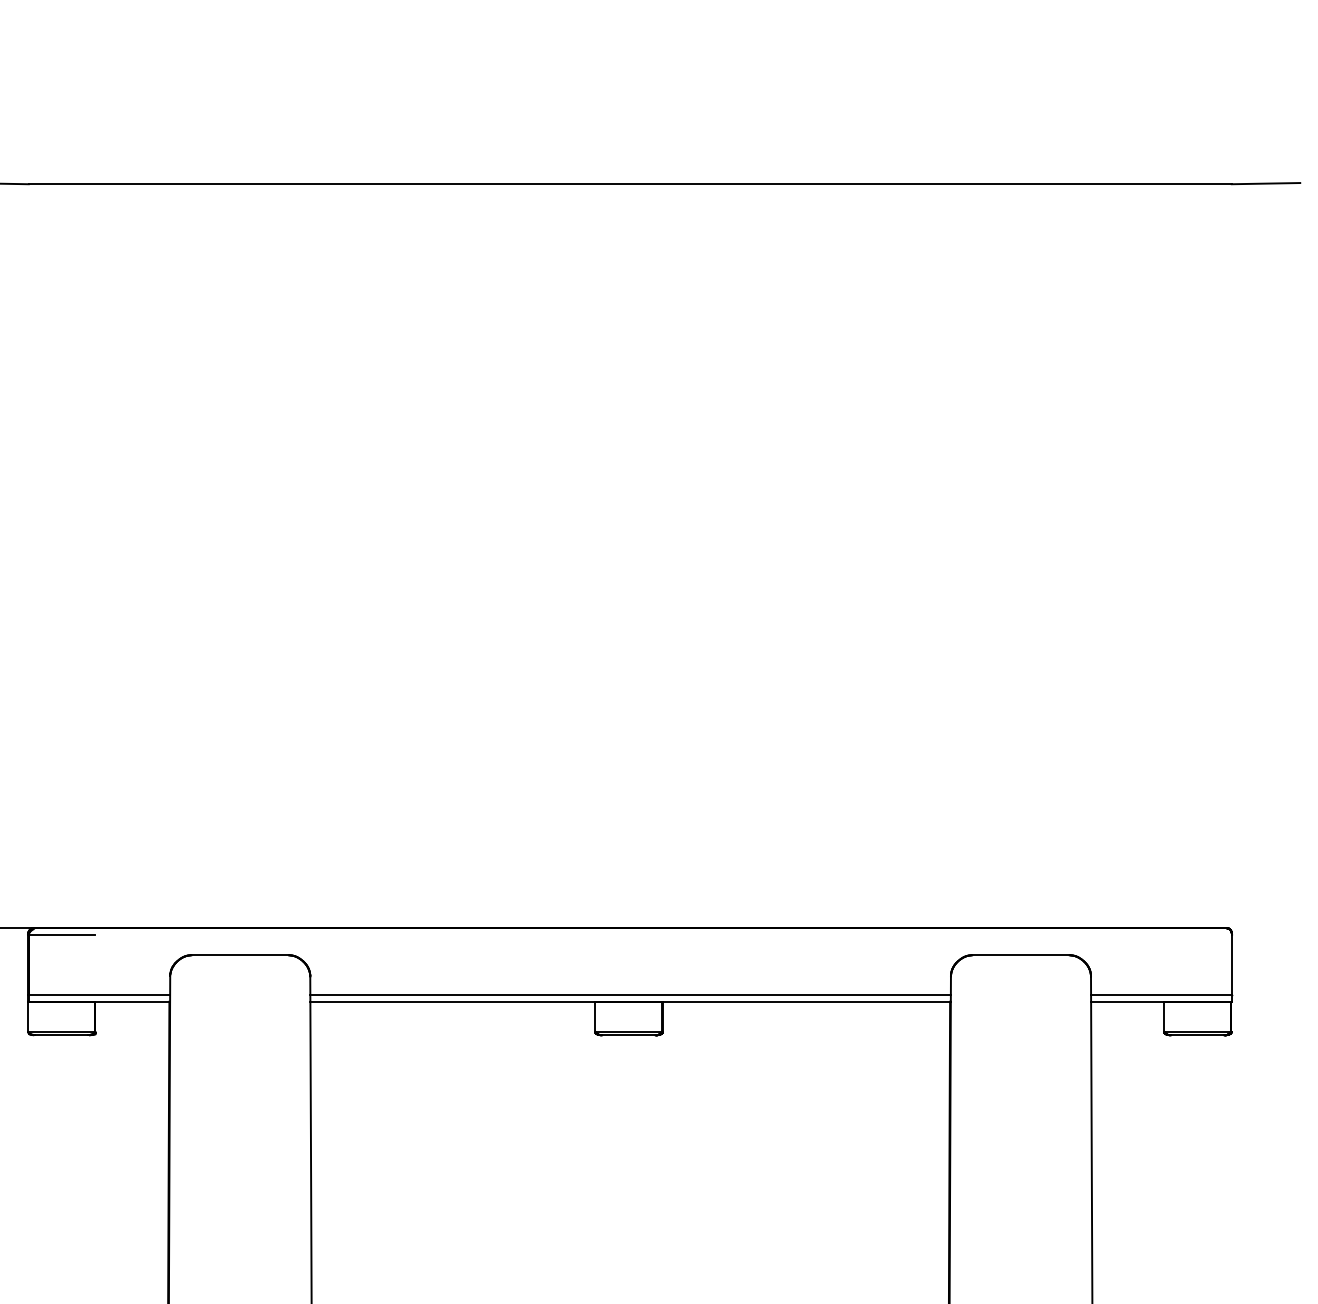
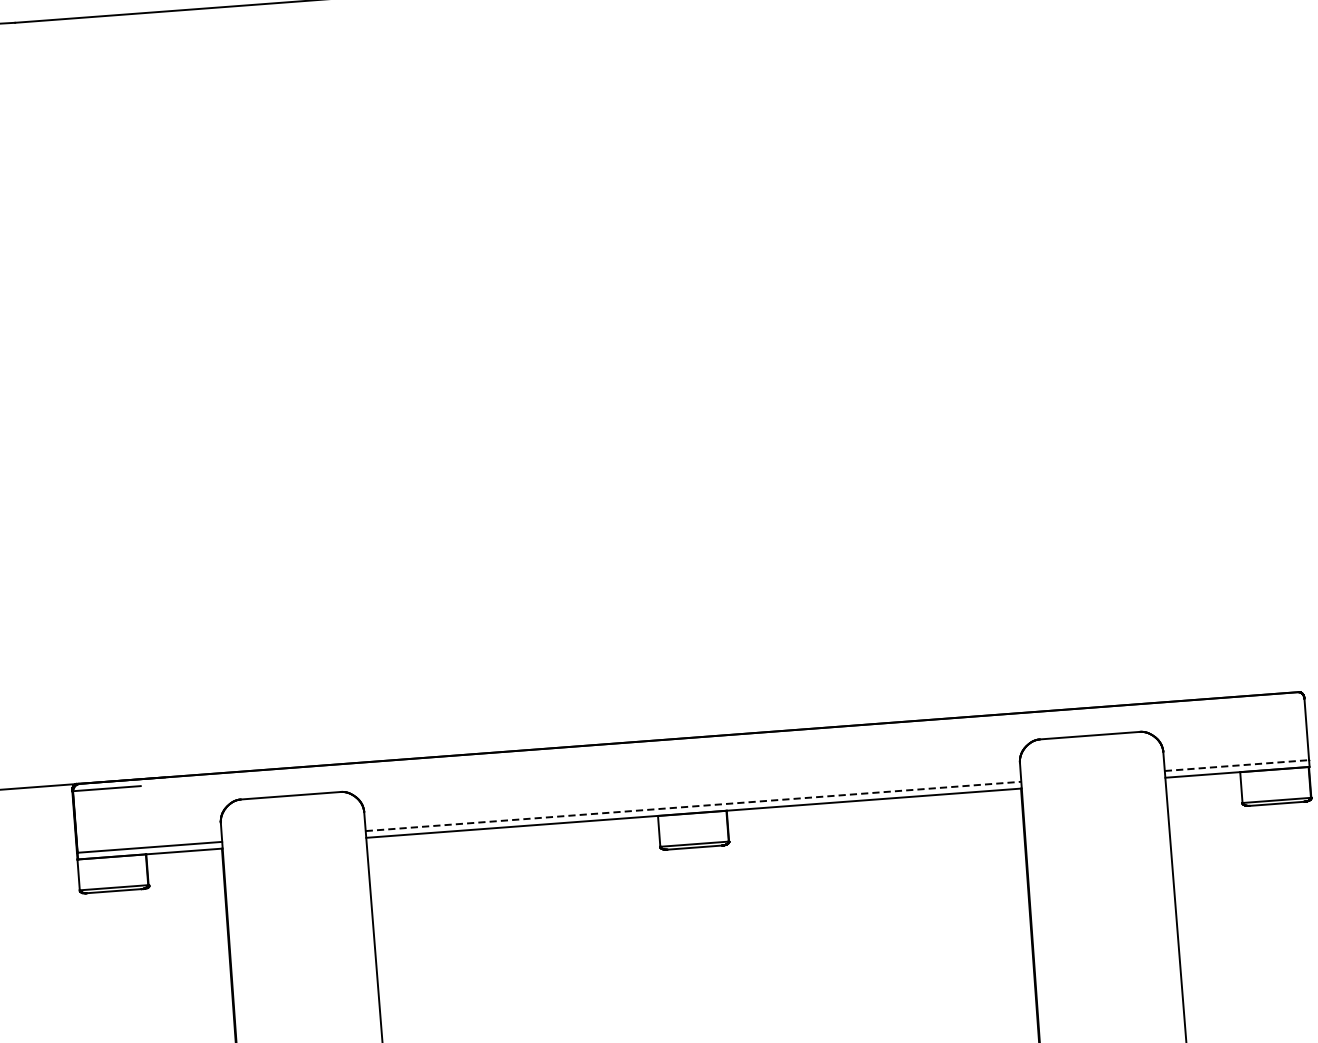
line: (631, 995) -> (694, 806), solid -> dashed
line: (1162, 995) -> (1237, 765), solid -> dashed

